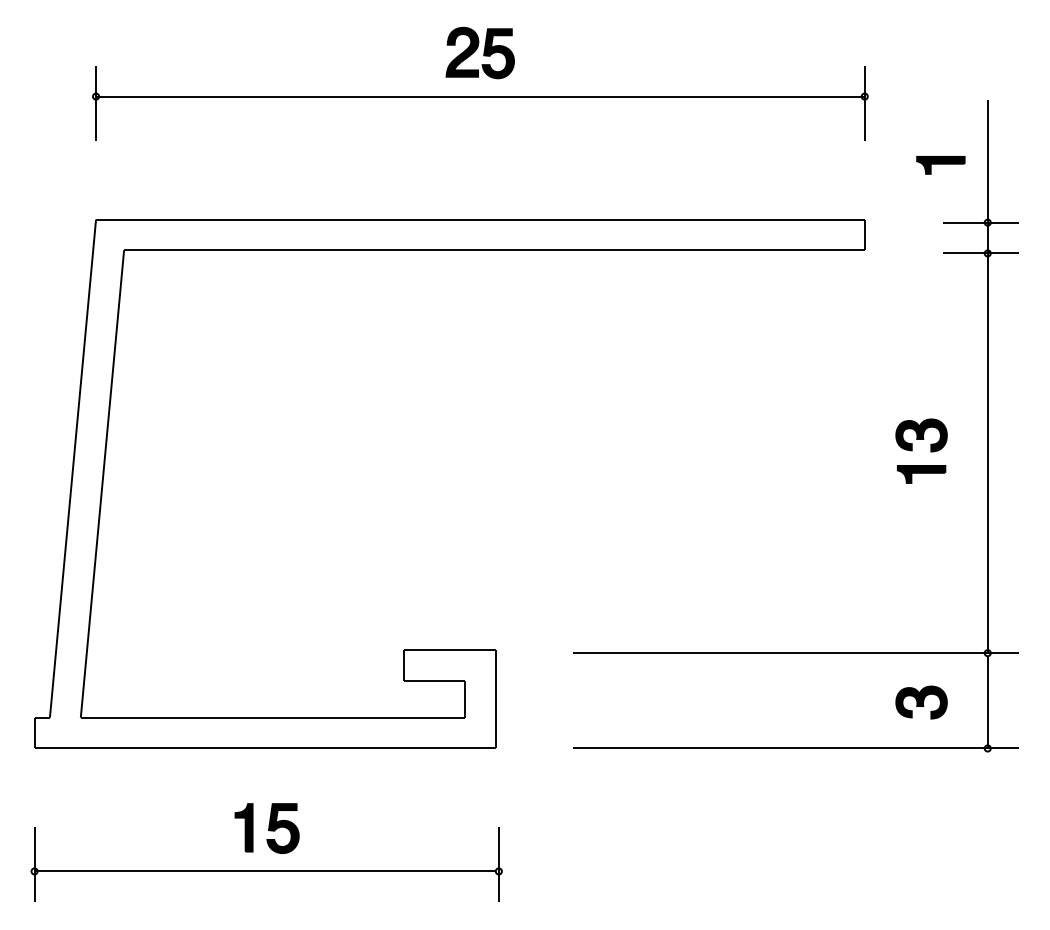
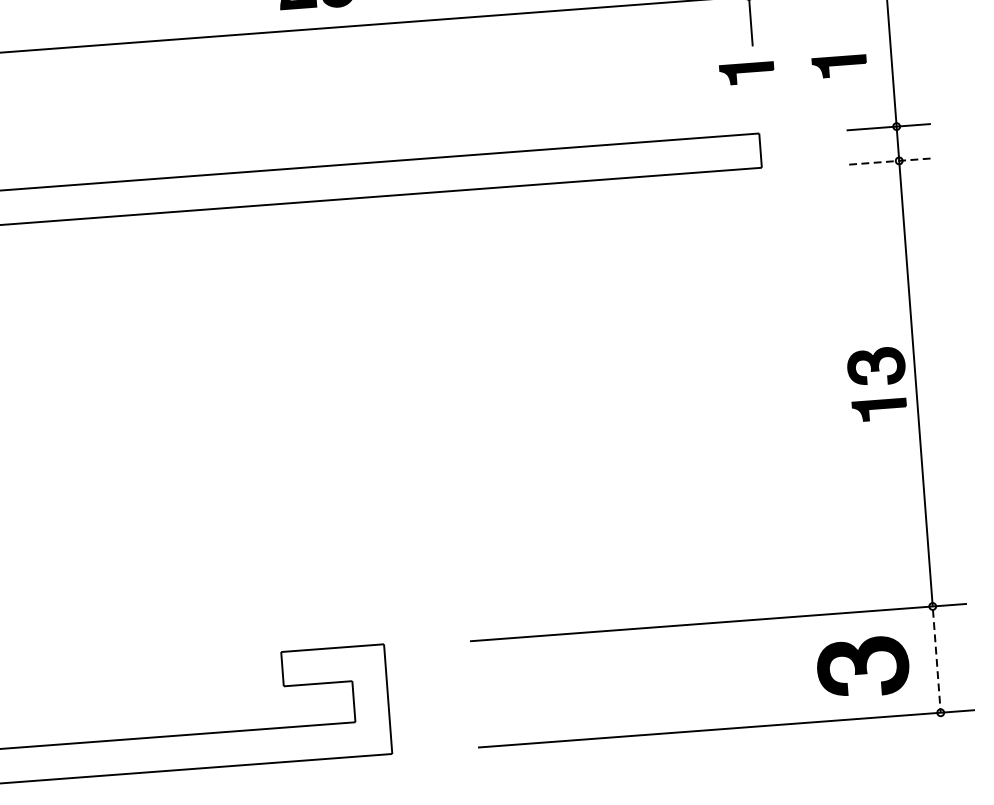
part: (857, 165) -> (746, 73), added
line: (980, 253) -> (891, 161), solid -> dashed
part: (912, 450) -> (867, 384), moved
part: (921, 702) -> (863, 667), size x1.6
line: (987, 702) -> (936, 661), solid -> dashed

